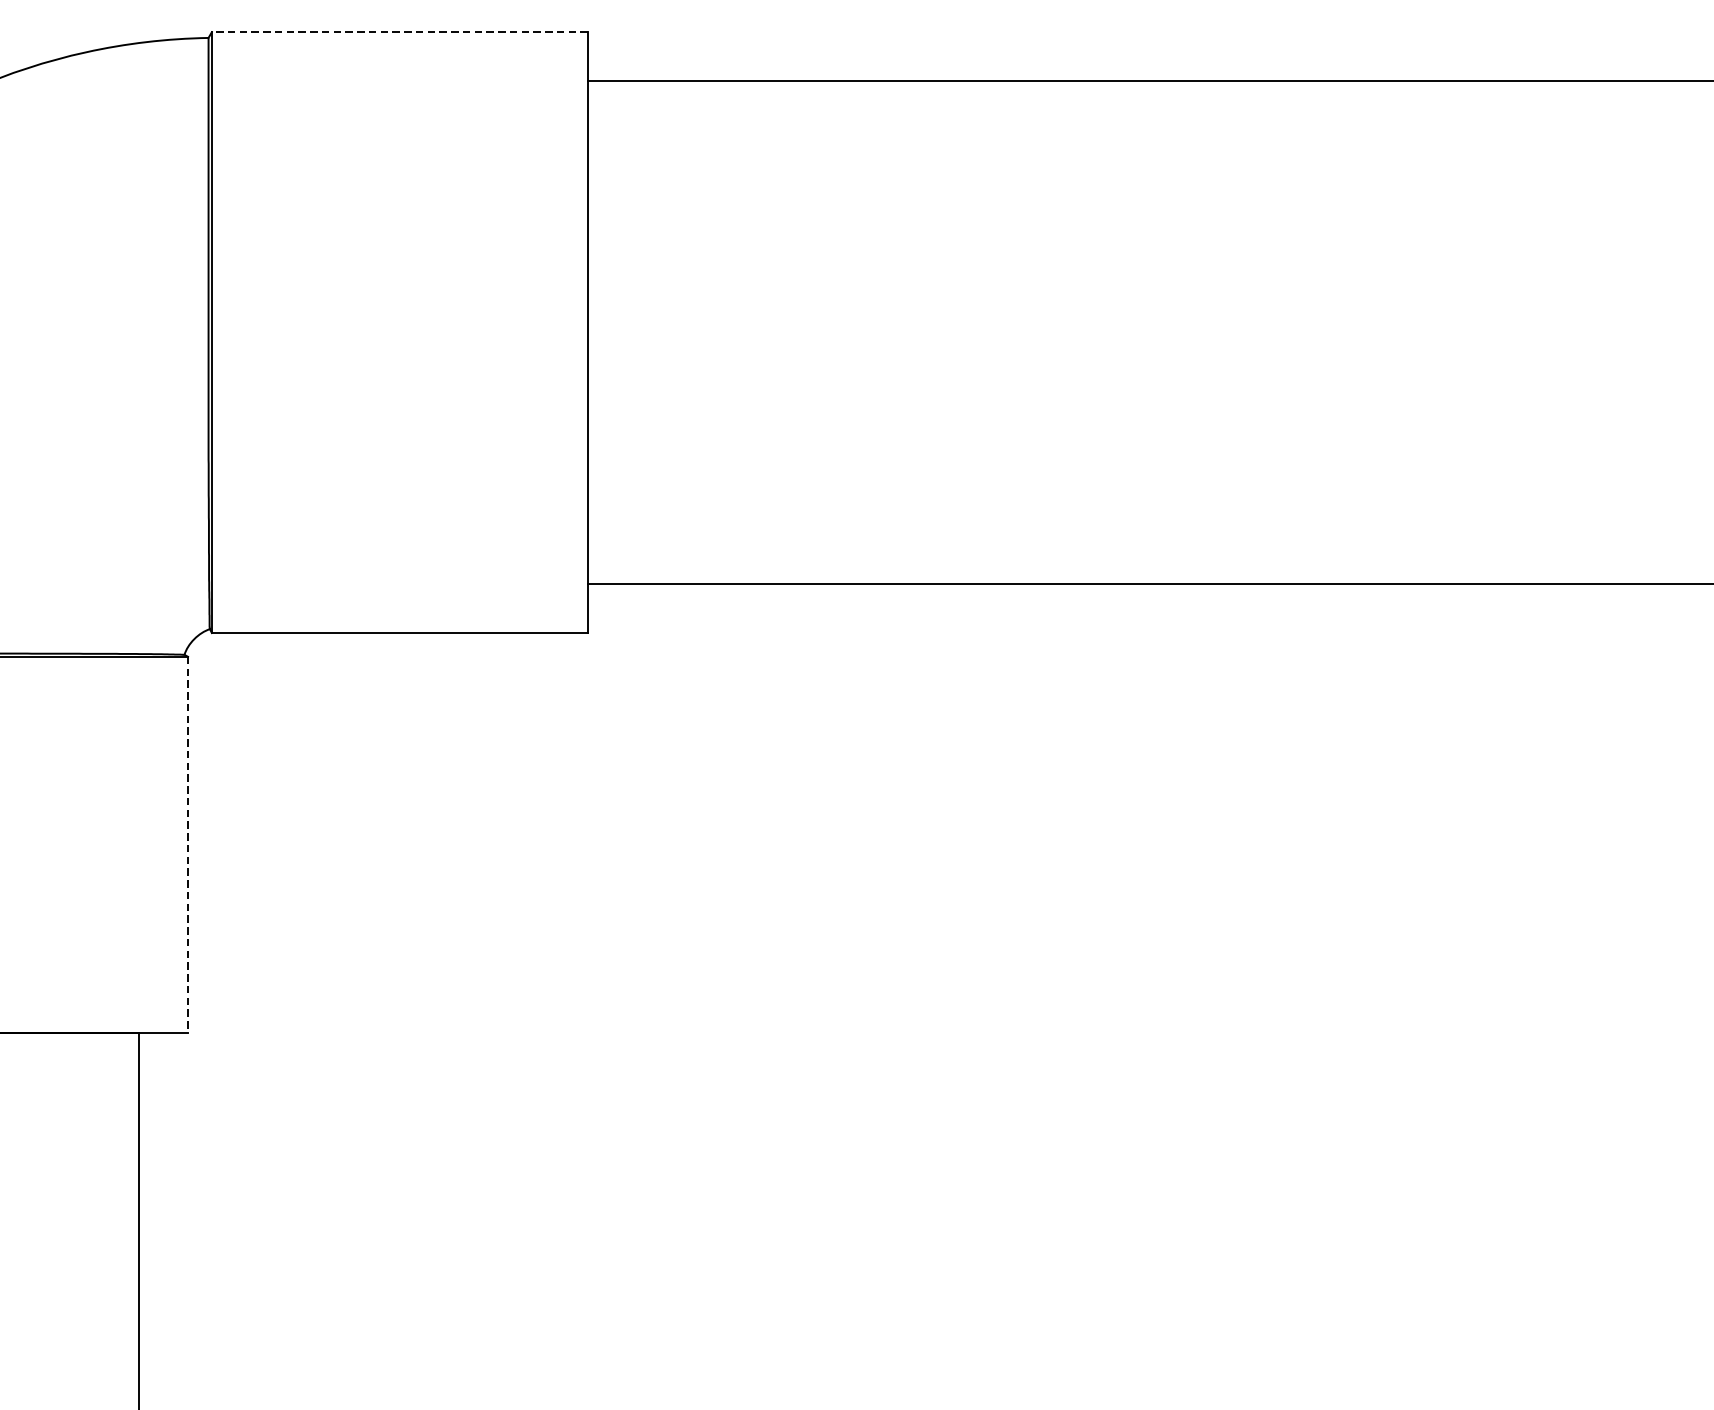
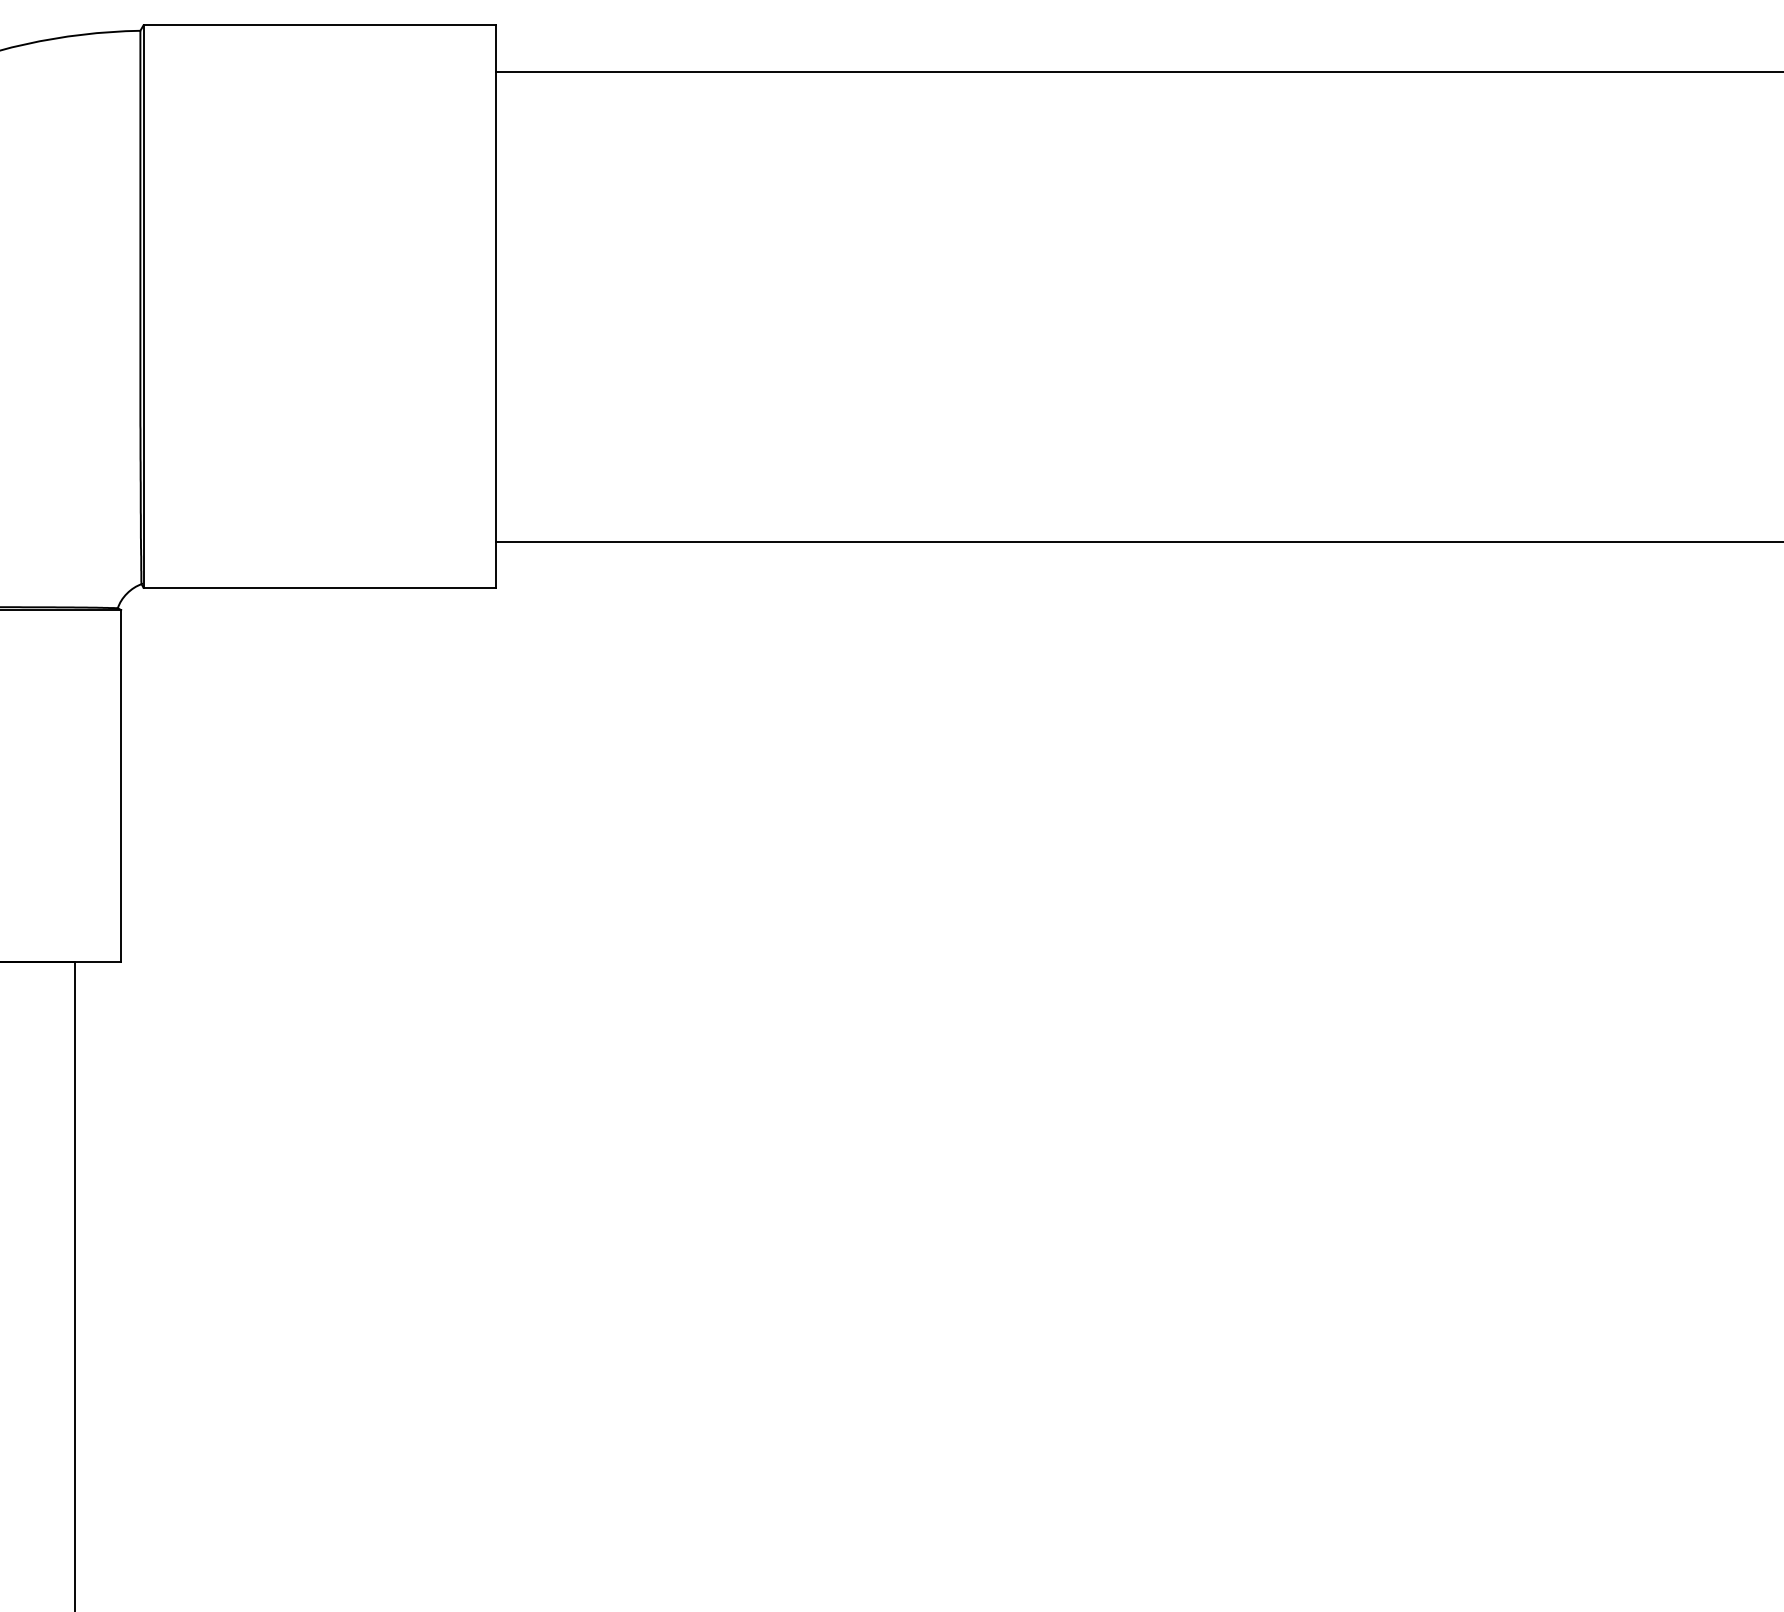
line: (399, 32) -> (319, 25), dashed -> solid
line: (188, 845) -> (121, 786), dashed -> solid

